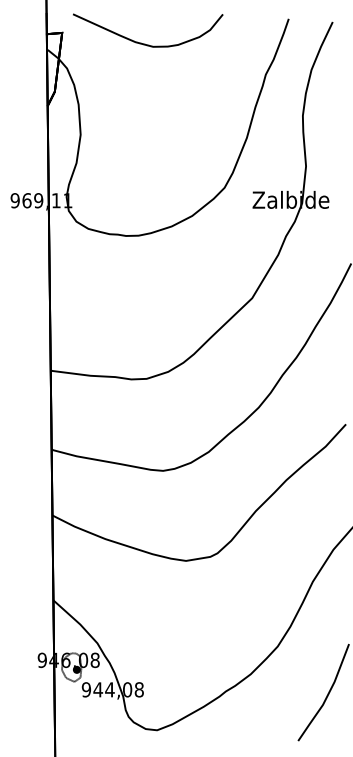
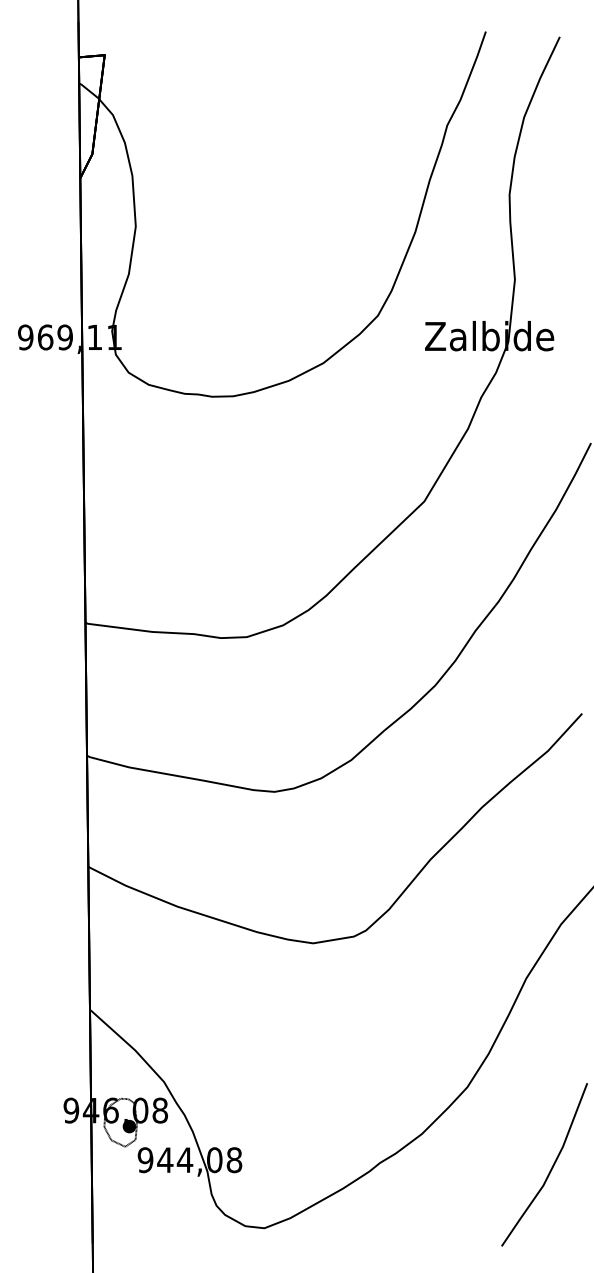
curve: (145, 43) -> (244, 72), removed

